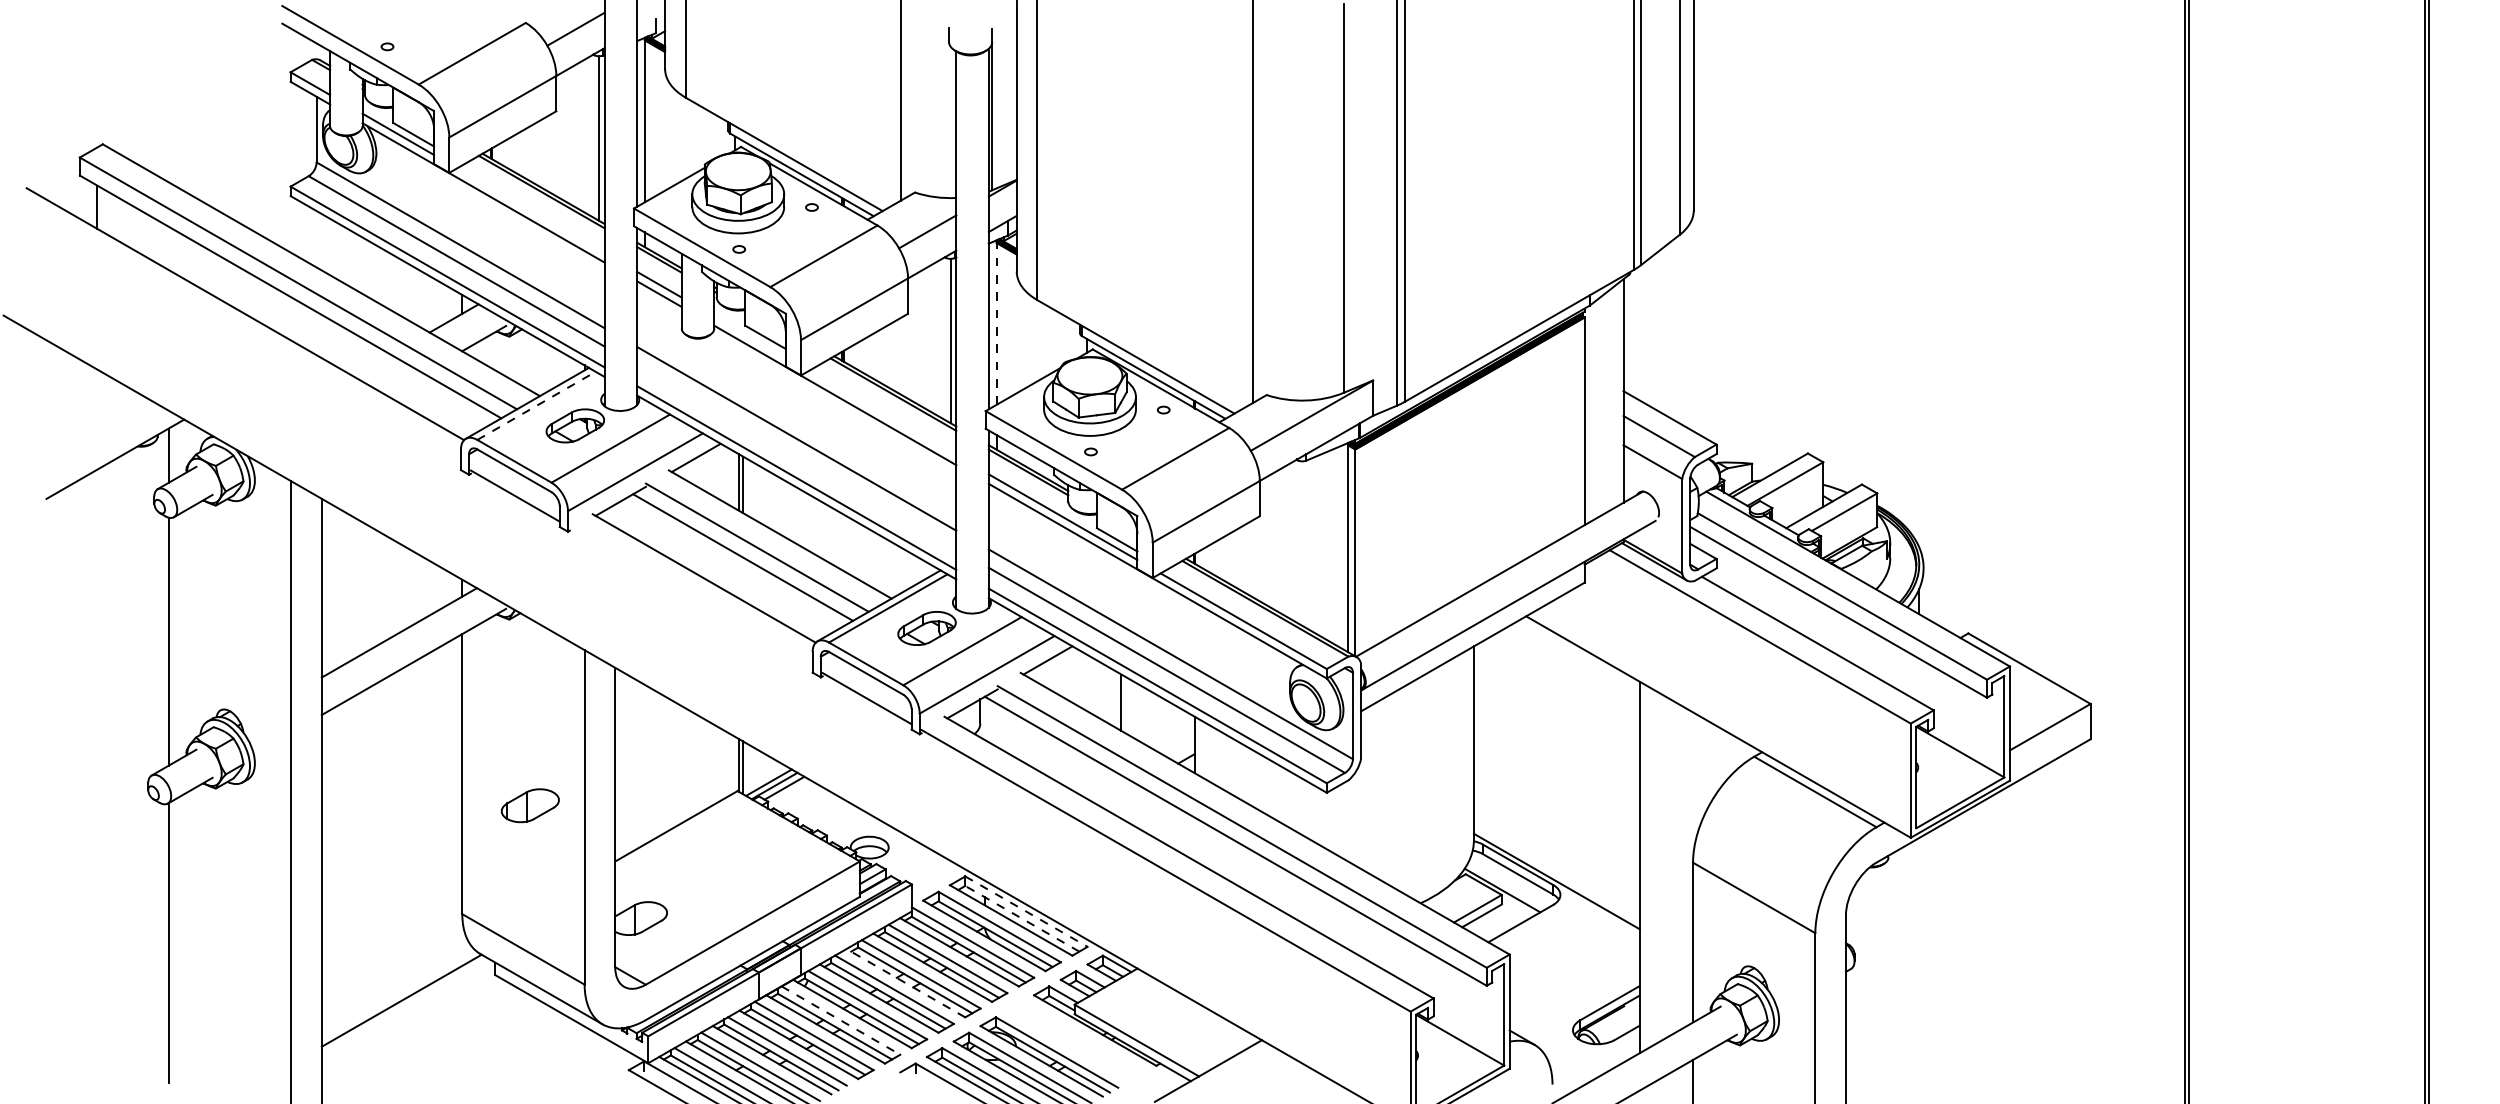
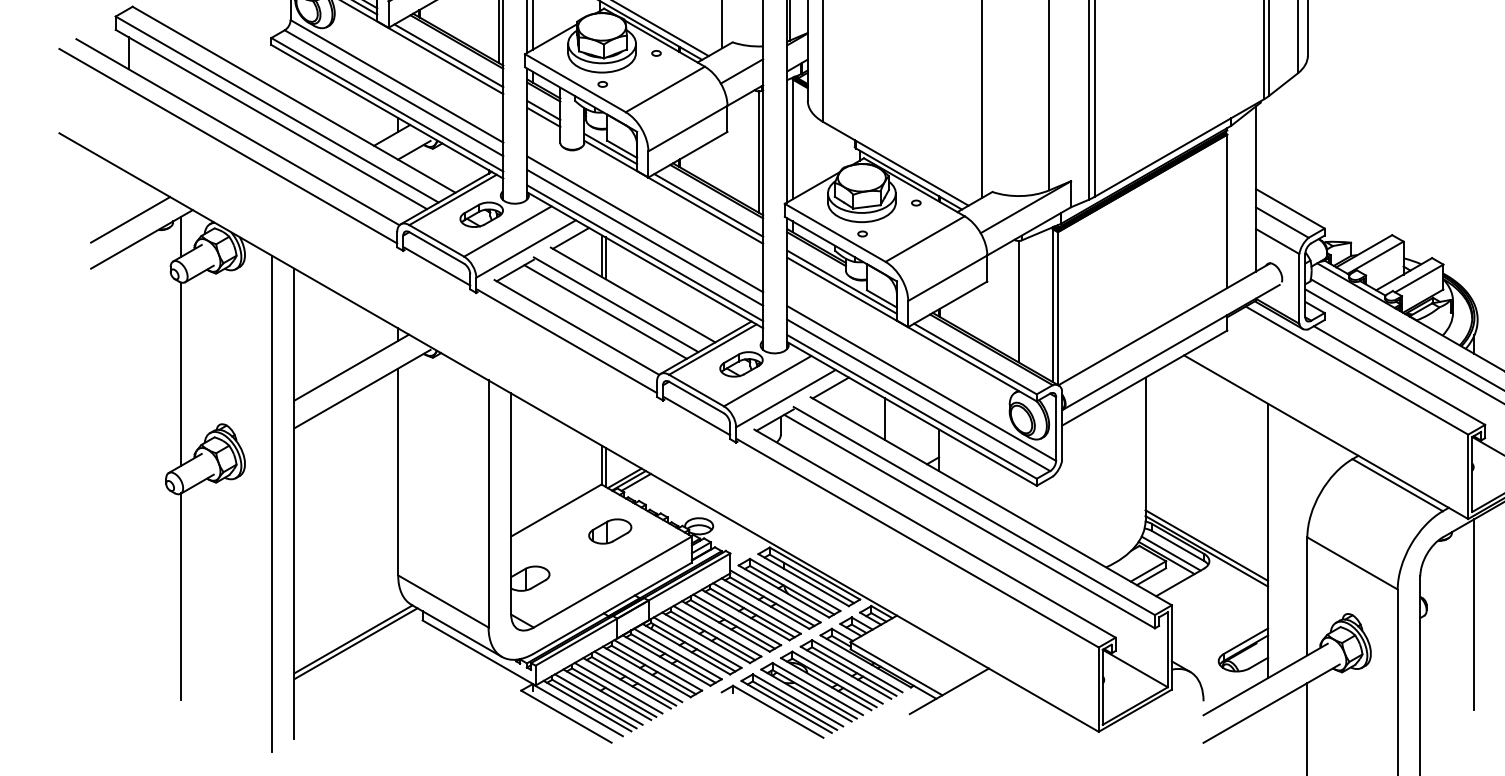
line: (530, 210) -> (448, 55), added
line: (996, 323) -> (792, 139), dashed -> solid
line: (231, 332) -> (227, 145), added
line: (749, 336) -> (610, 148), added
line: (536, 405) -> (453, 199), dashed -> solid
line: (882, 412) -> (708, 204), added
line: (99, 432) -> (130, 219), added
line: (796, 457) -> (645, 238), added
line: (1302, 543) -> (1018, 301), added
line: (690, 597) -> (566, 341), added
part: (529, 805) -> (609, 531), moved
line: (1556, 873) -> (1206, 545), added
line: (1508, 884) -> (1171, 553), added
line: (1026, 911) -> (814, 573), dashed -> solid
line: (1022, 918) -> (812, 578), dashed -> solid
line: (1919, 966) -> (1474, 614), added
line: (905, 982) -> (725, 625), dashed -> solid
line: (404, 1006) -> (355, 643), added
line: (841, 1020) -> (678, 653), dashed -> solid
part: (1075, 1041) -> (851, 669), added

